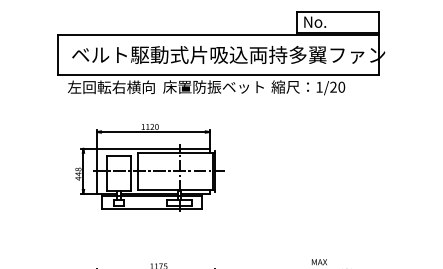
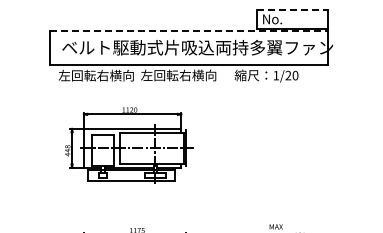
line: (338, 11) -> (292, 10), solid -> dashed
line: (219, 35) -> (189, 30), solid -> dashed
text: (213, 87) -> (184, 75), 床置防振ベット -> 左回転右横向

